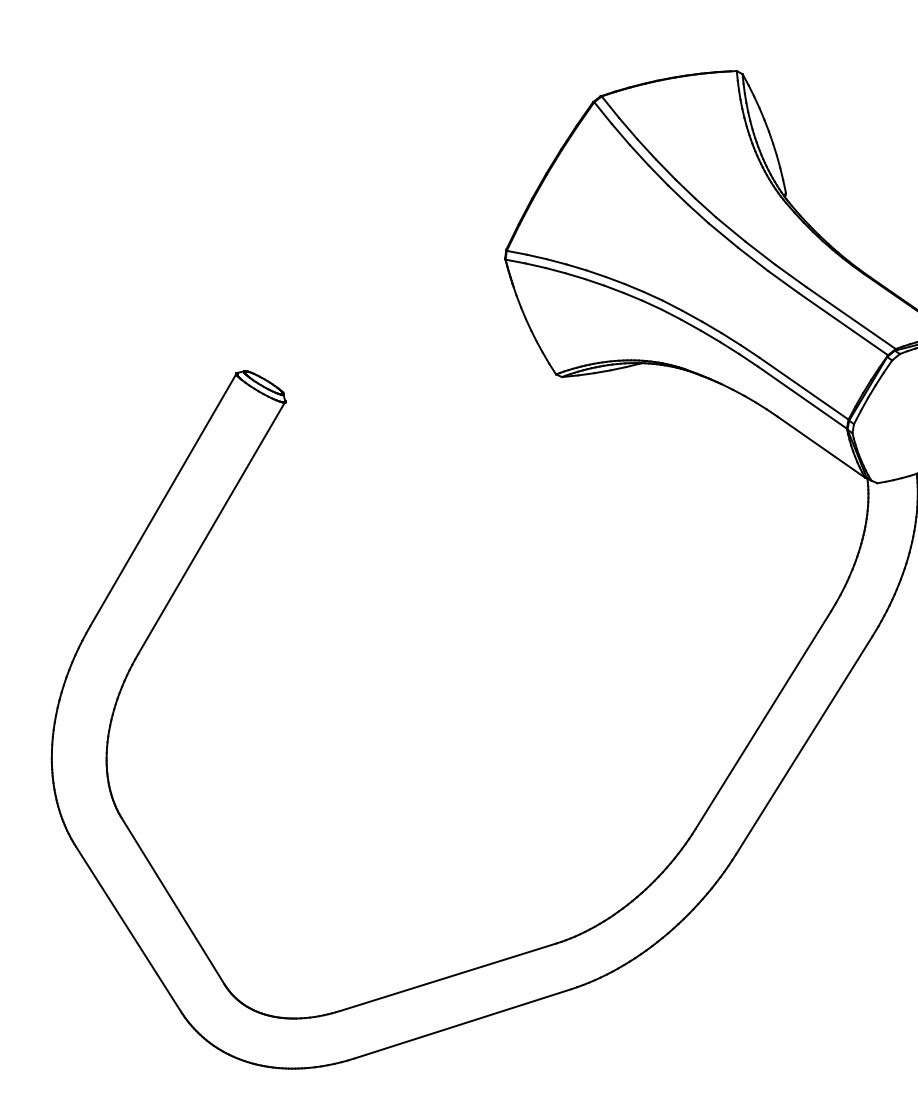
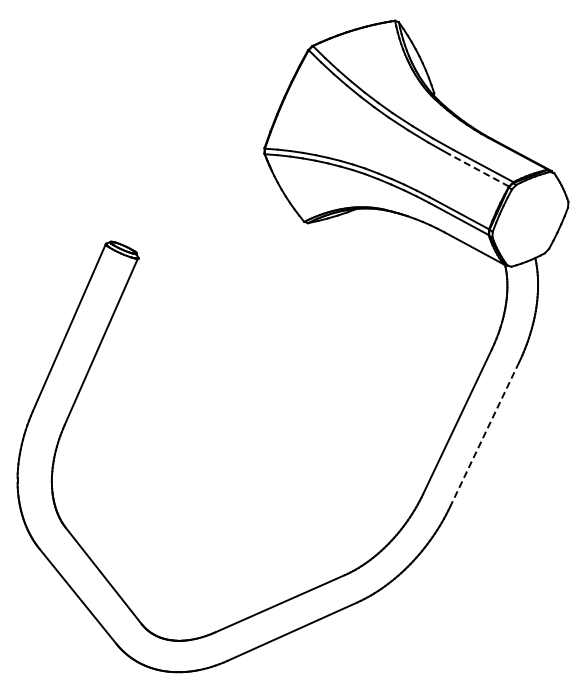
line: (843, 324) -> (479, 170), solid -> dashed
line: (803, 746) -> (484, 435), solid -> dashed

